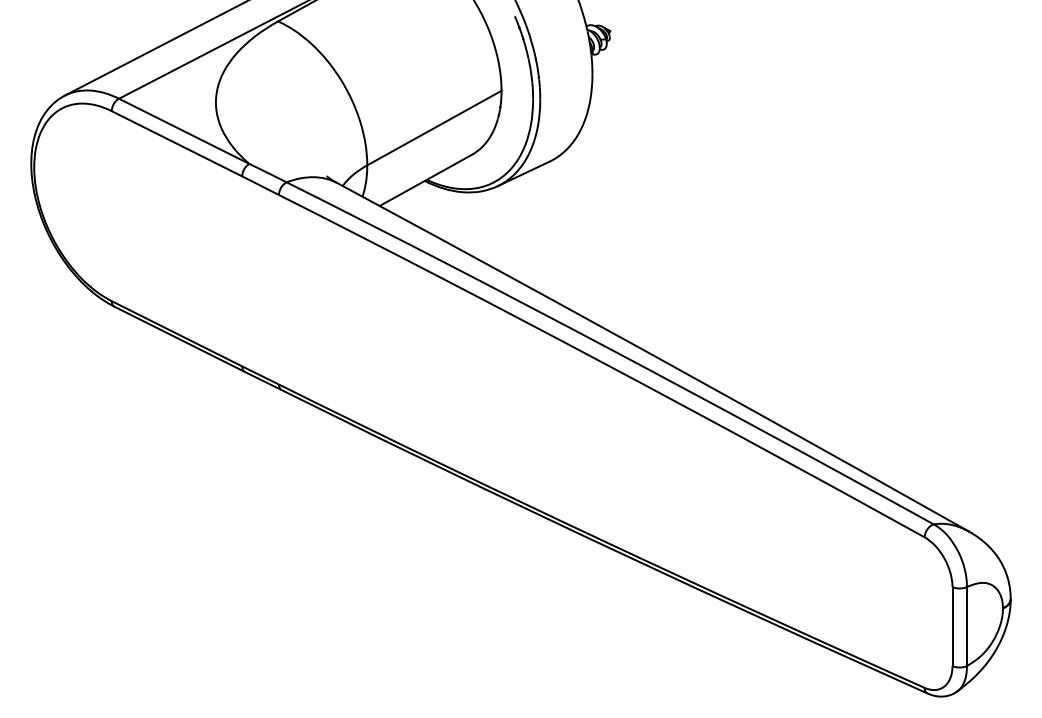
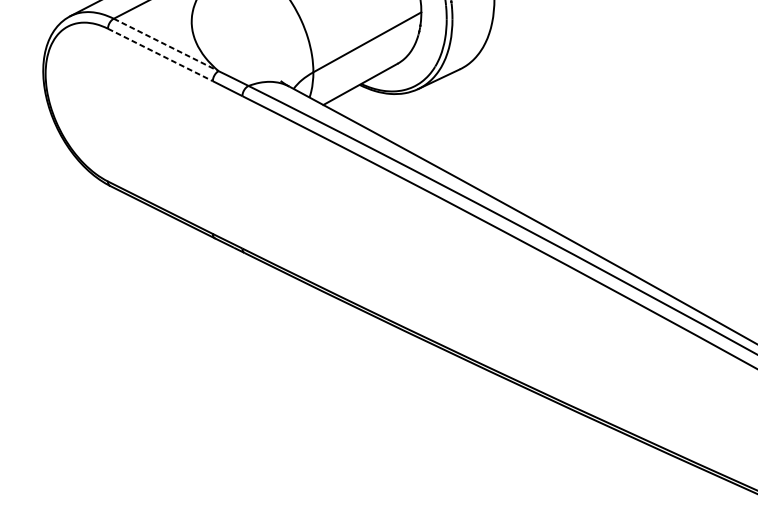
line: (184, 131) -> (166, 45), solid -> dashed
line: (177, 143) -> (160, 54), solid -> dashed

